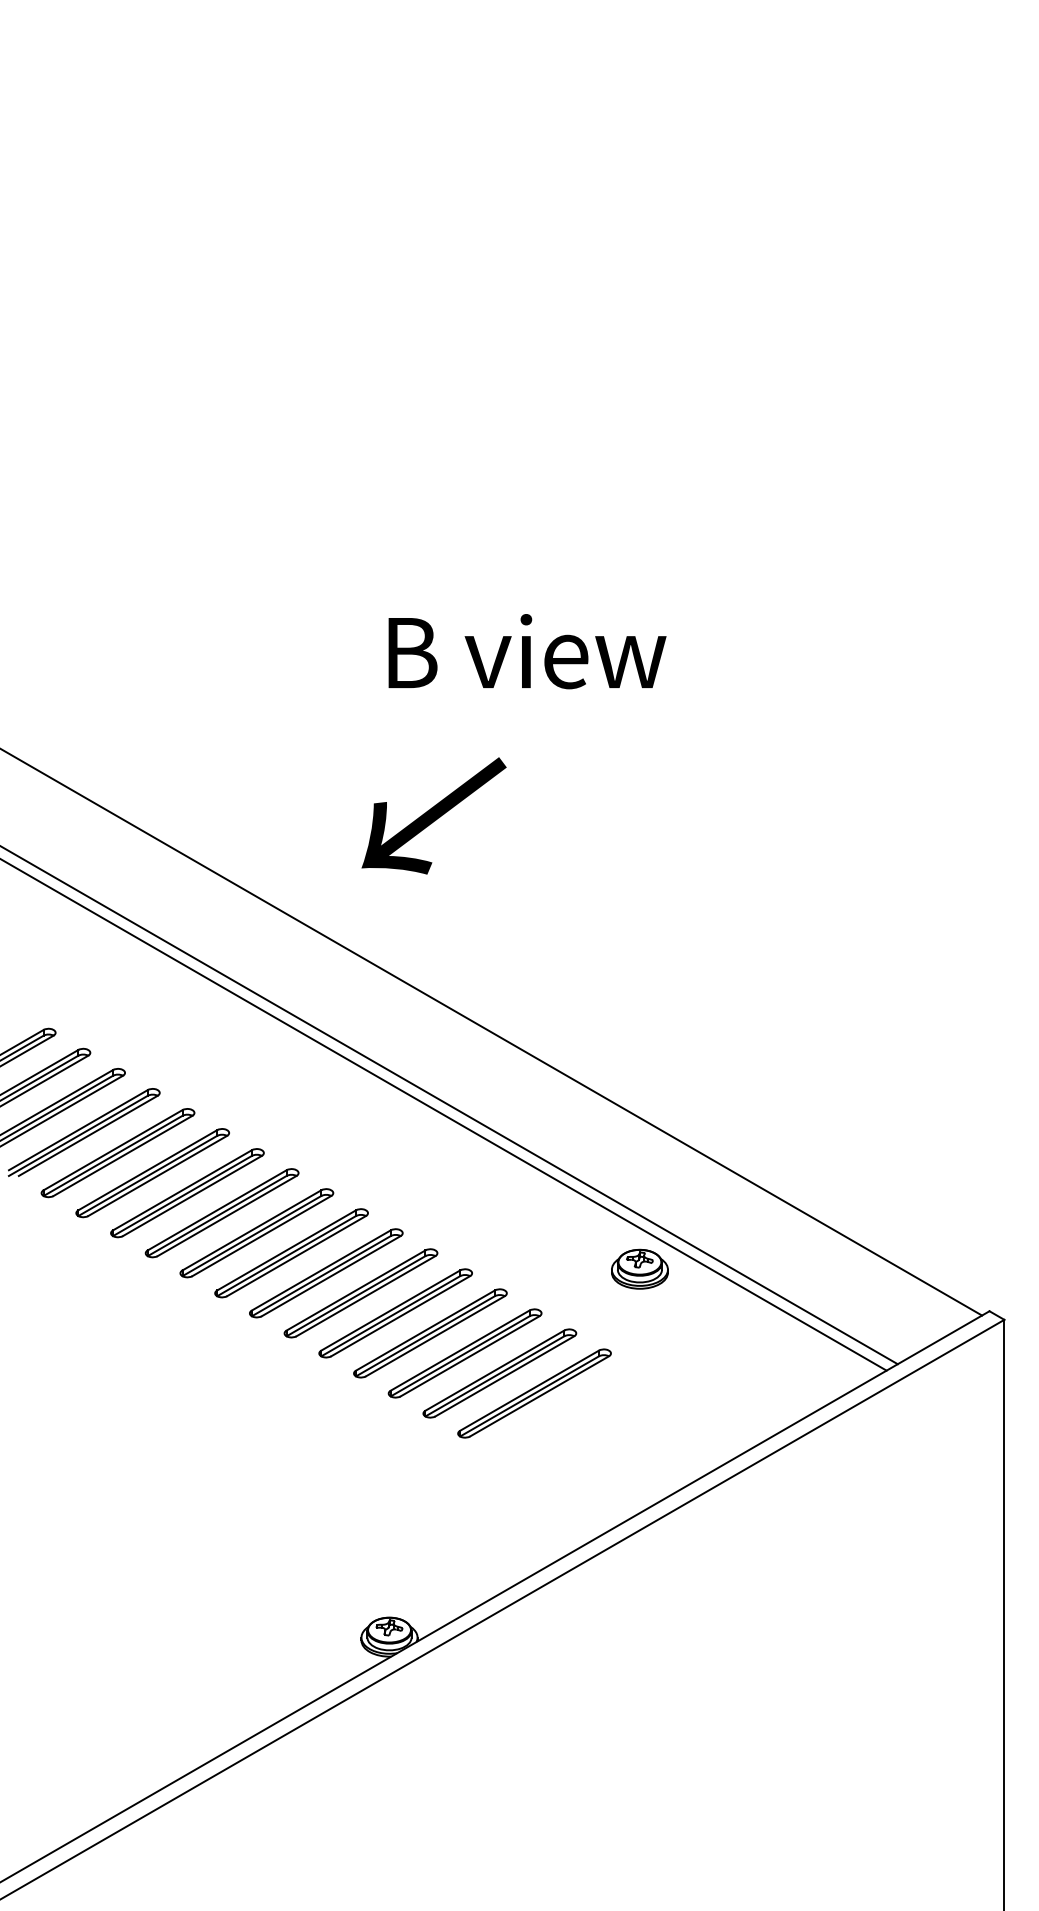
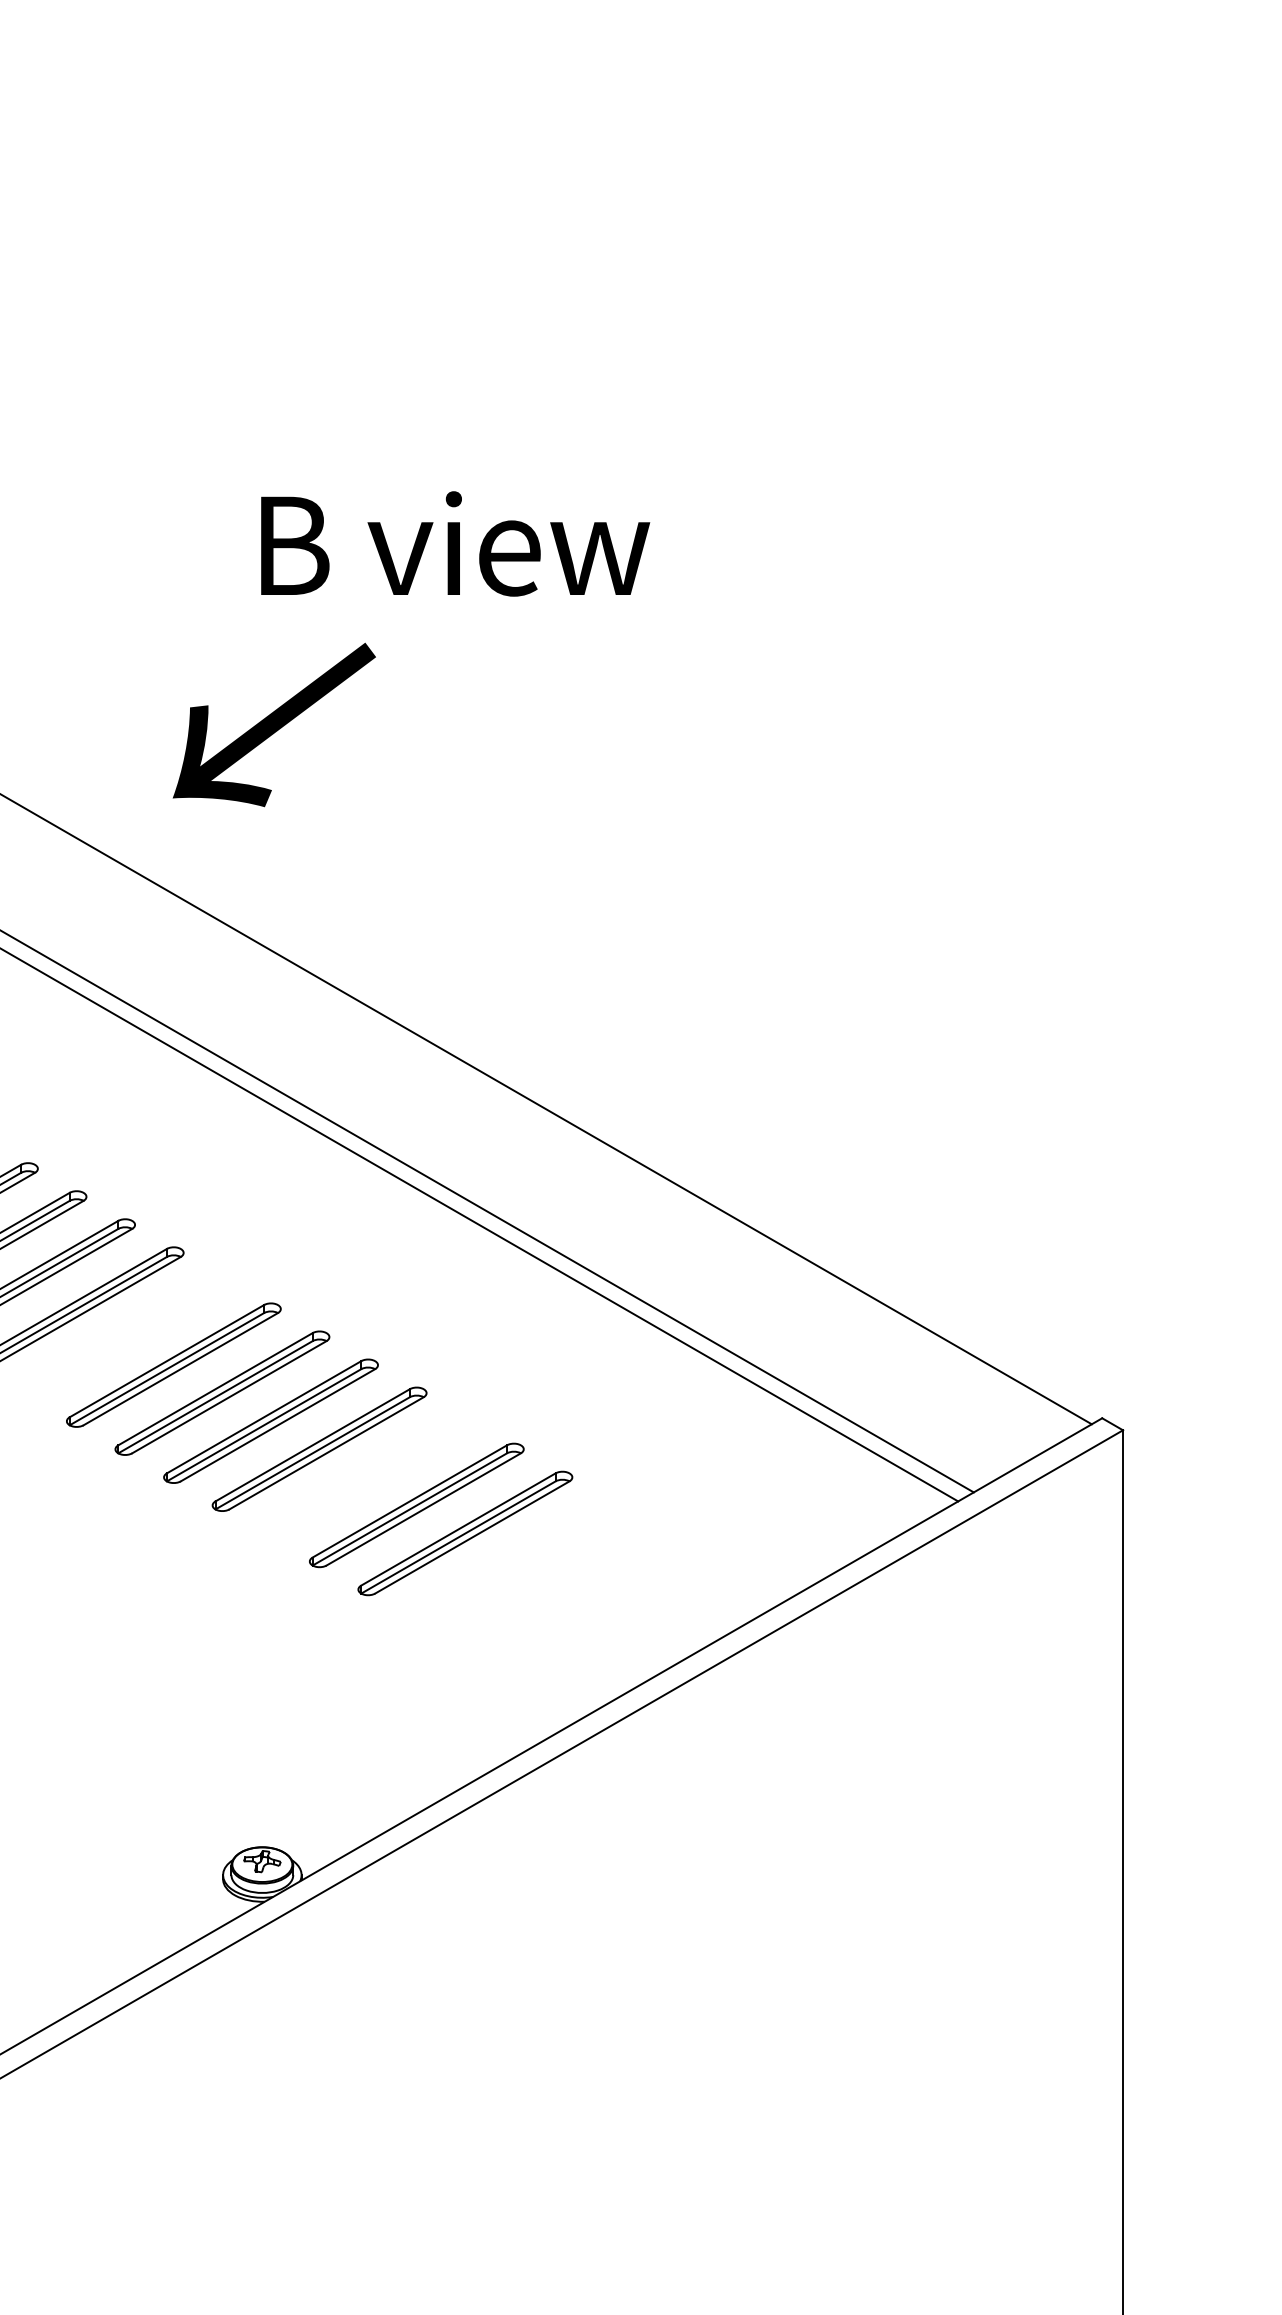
text: (527, 651) -> (455, 543), moved
text: (433, 815) -> (273, 724), moved
part: (291, 1253) -> (125, 1337), removed
part: (639, 1268) -> (612, 1358), removed
part: (464, 1353) -> (367, 1477), removed

